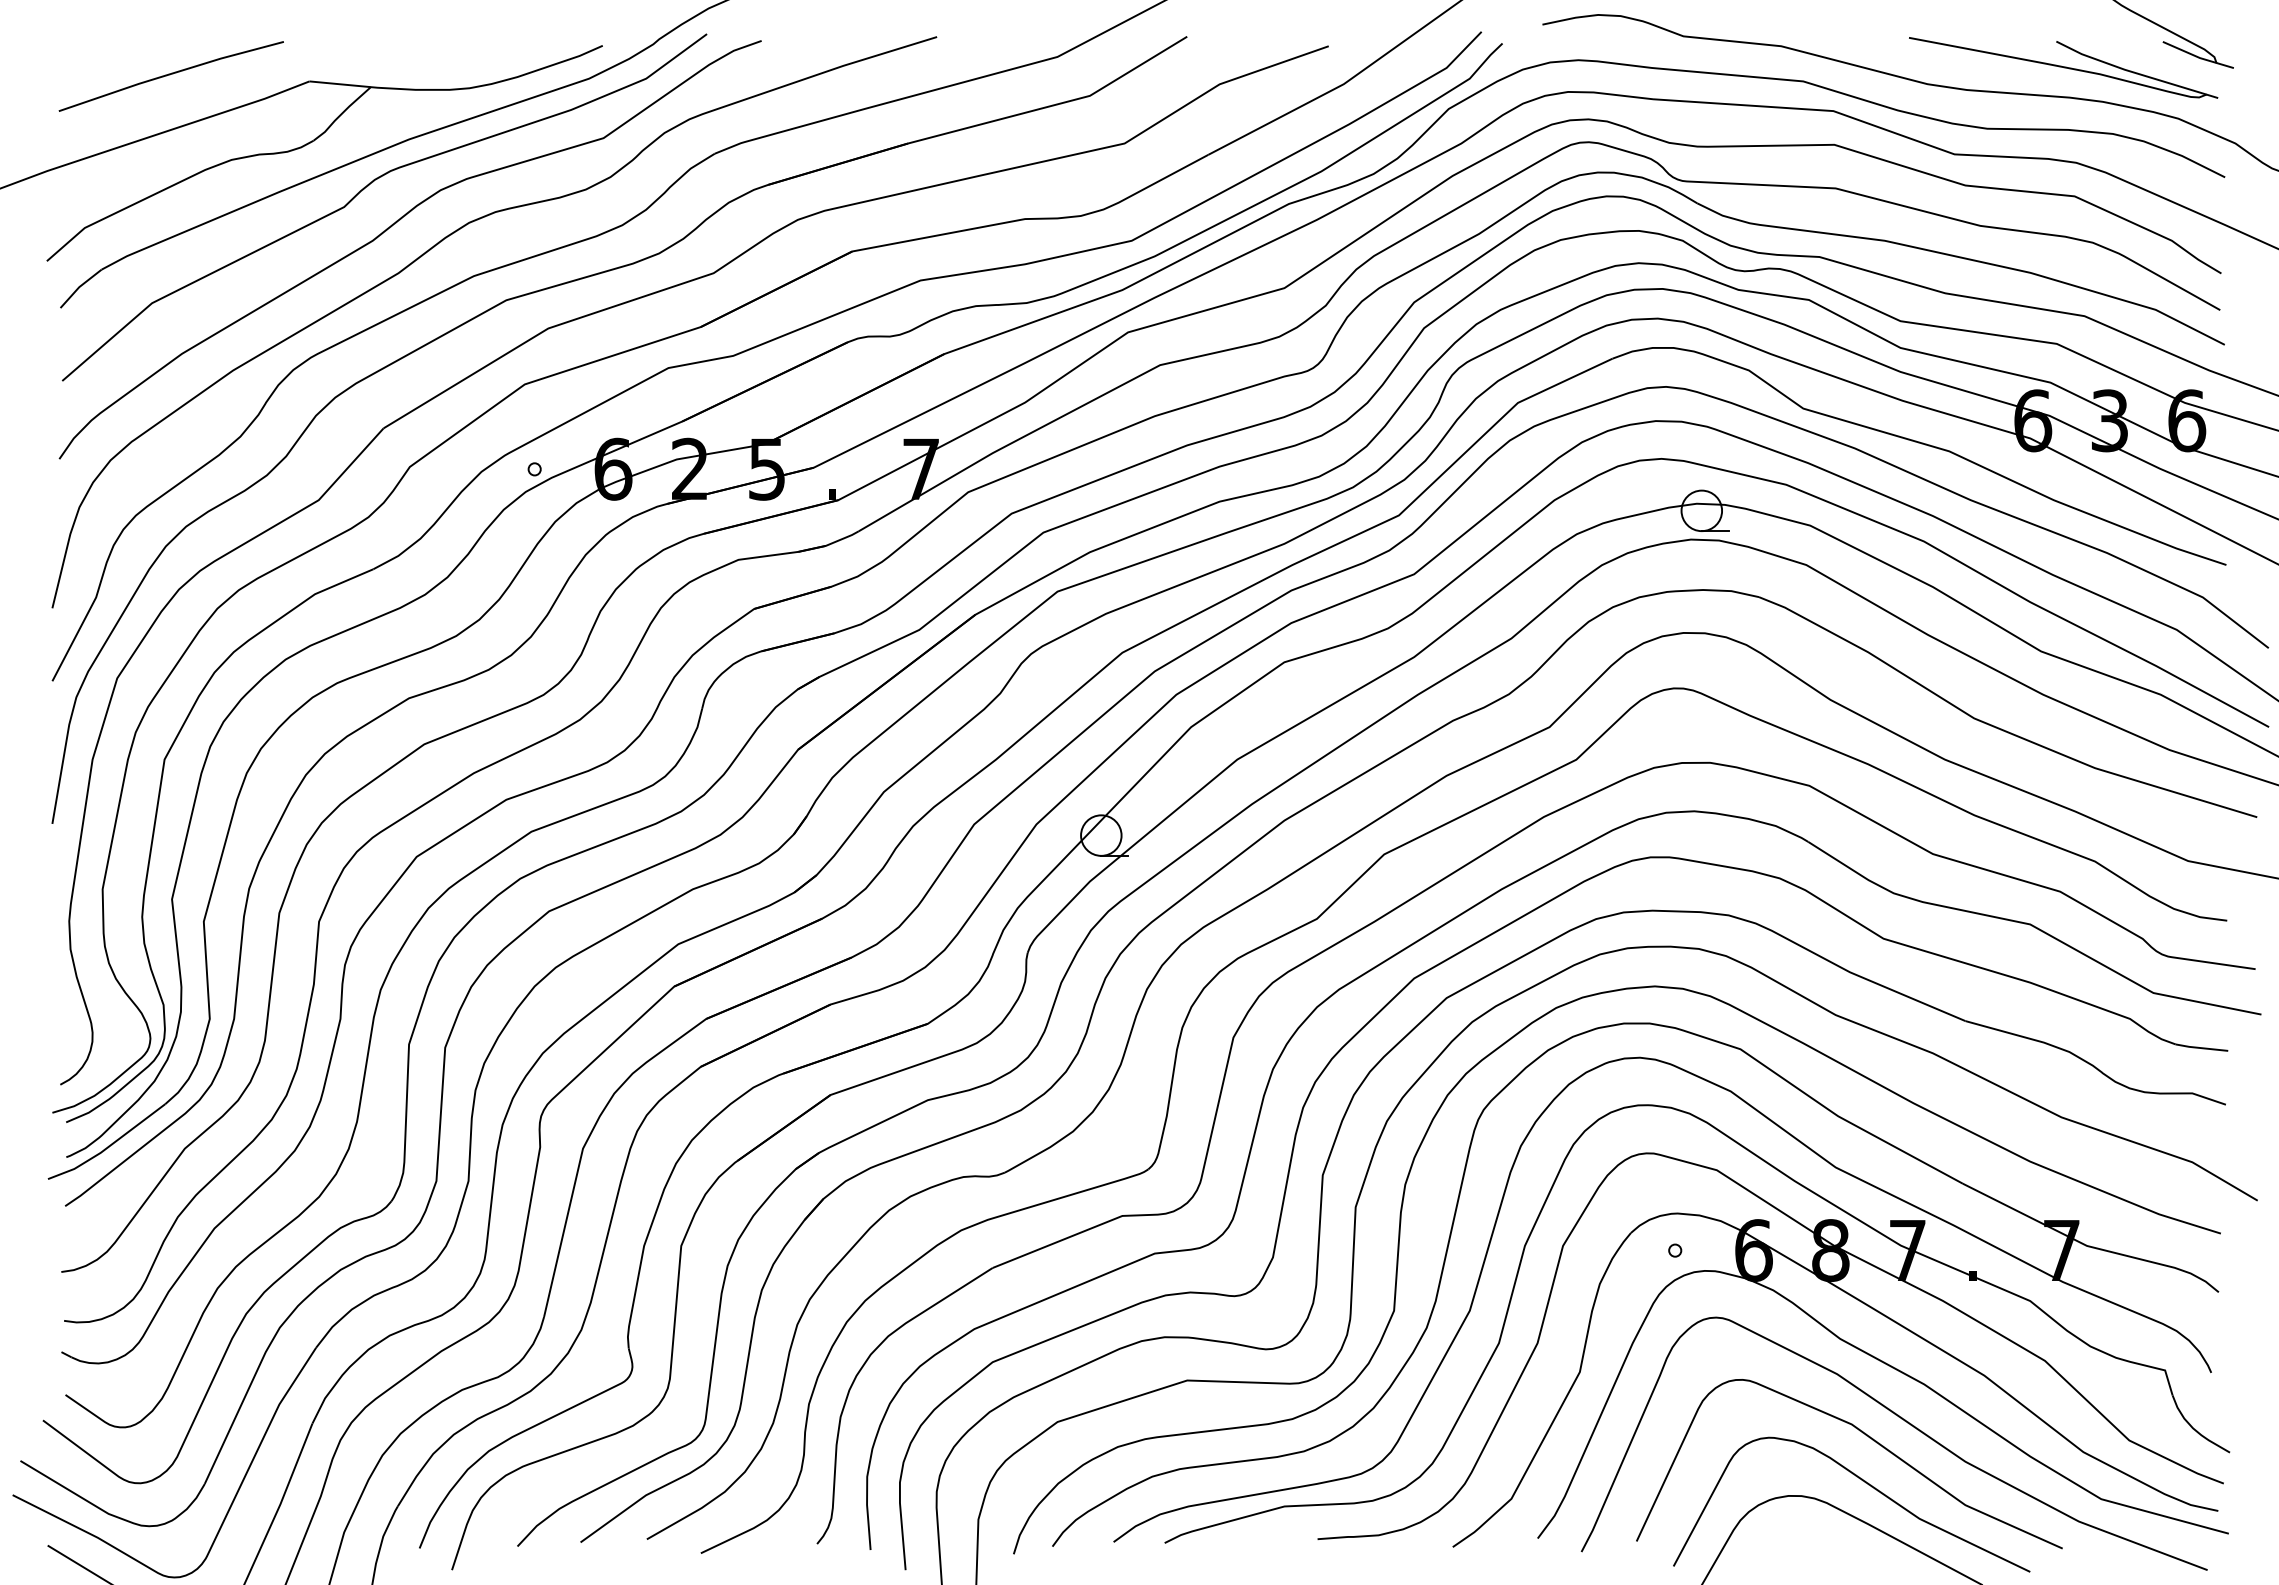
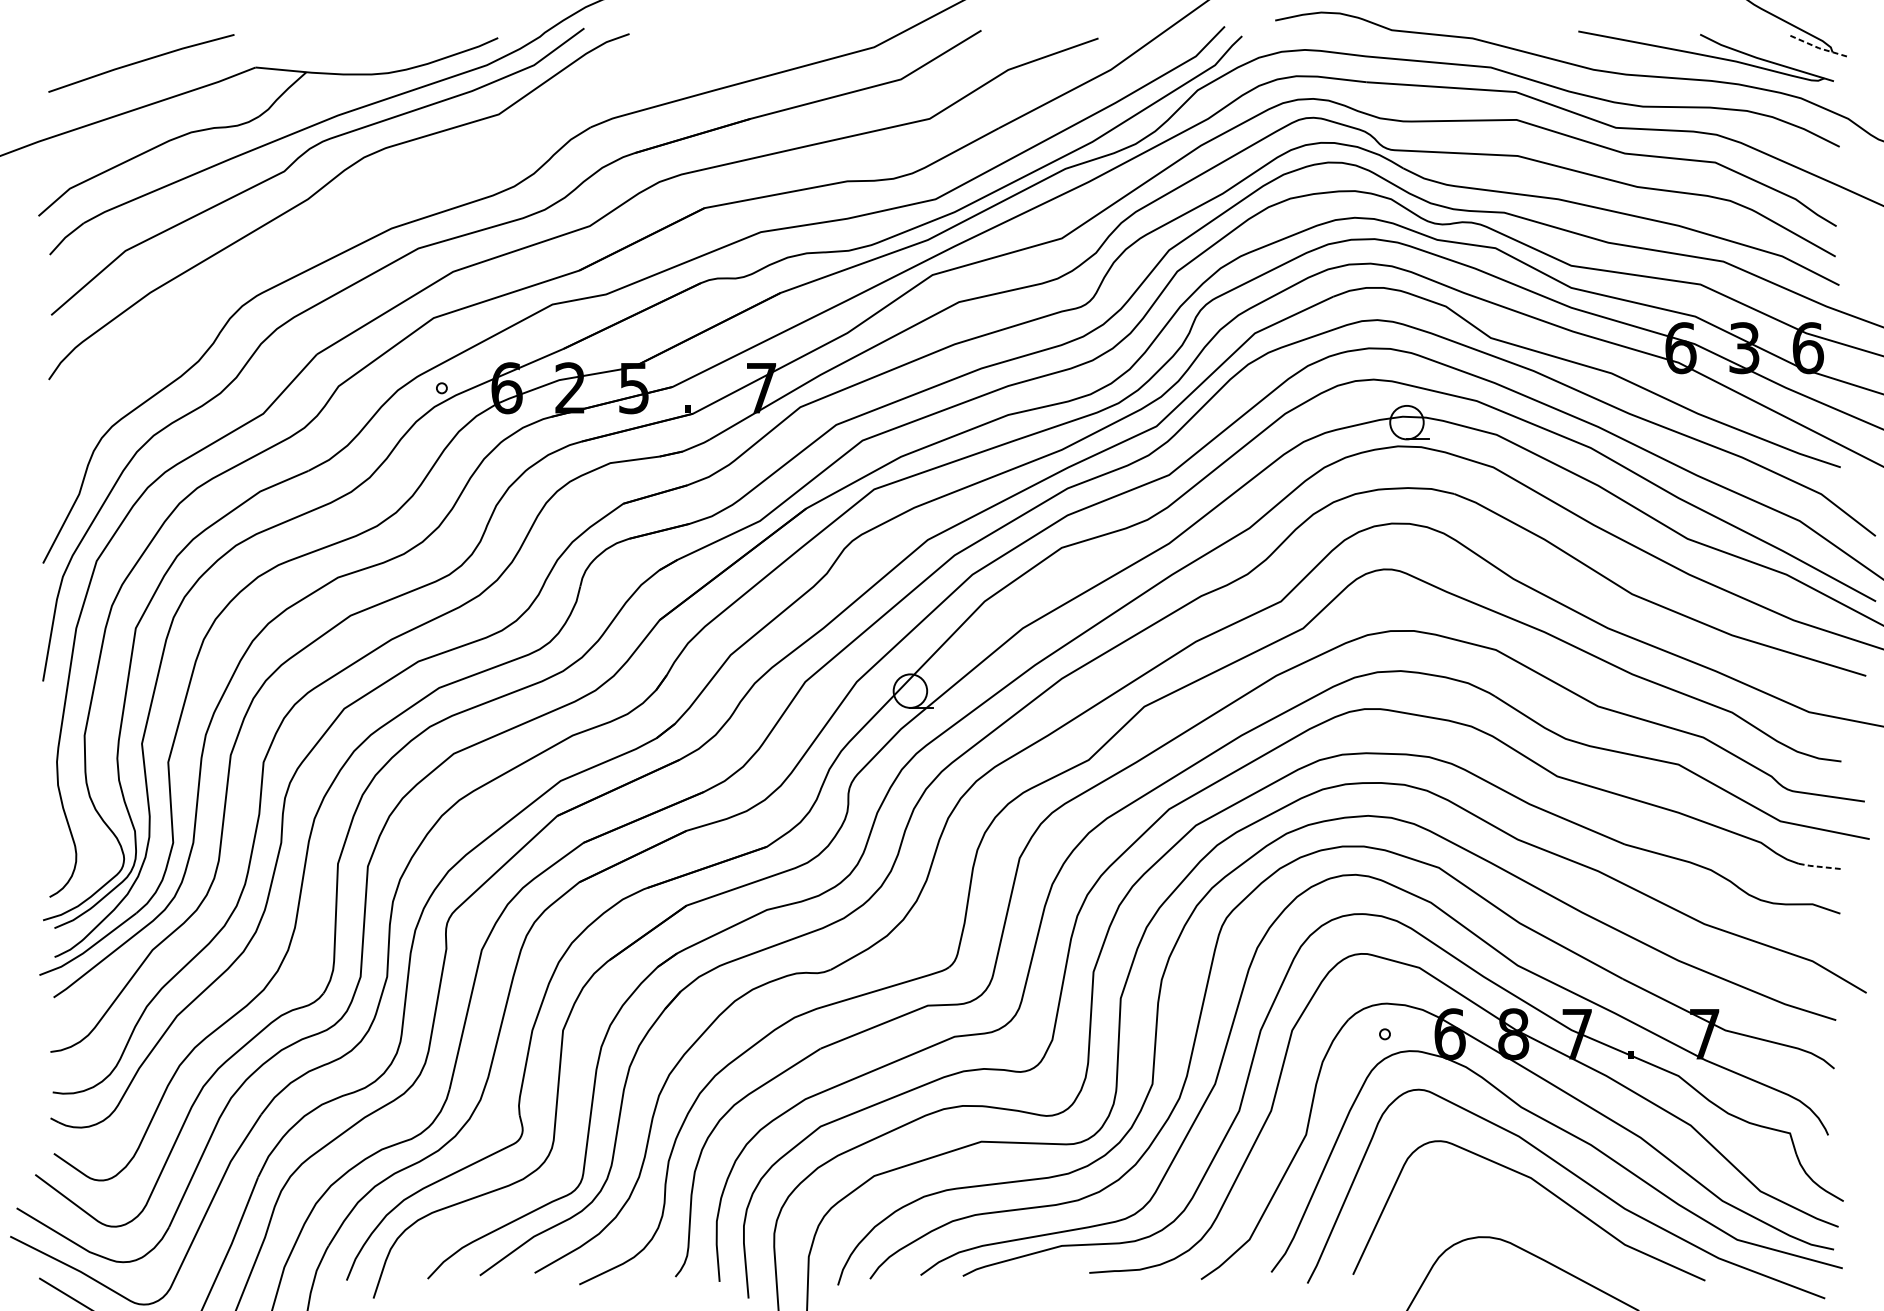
line: (2198, 57) -> (1817, 47), solid -> dashed
curve: (438, 244) -> (362, 202), removed
line: (2201, 1048) -> (1820, 867), solid -> dashed
curve: (1865, 1483) -> (1542, 1226), removed

